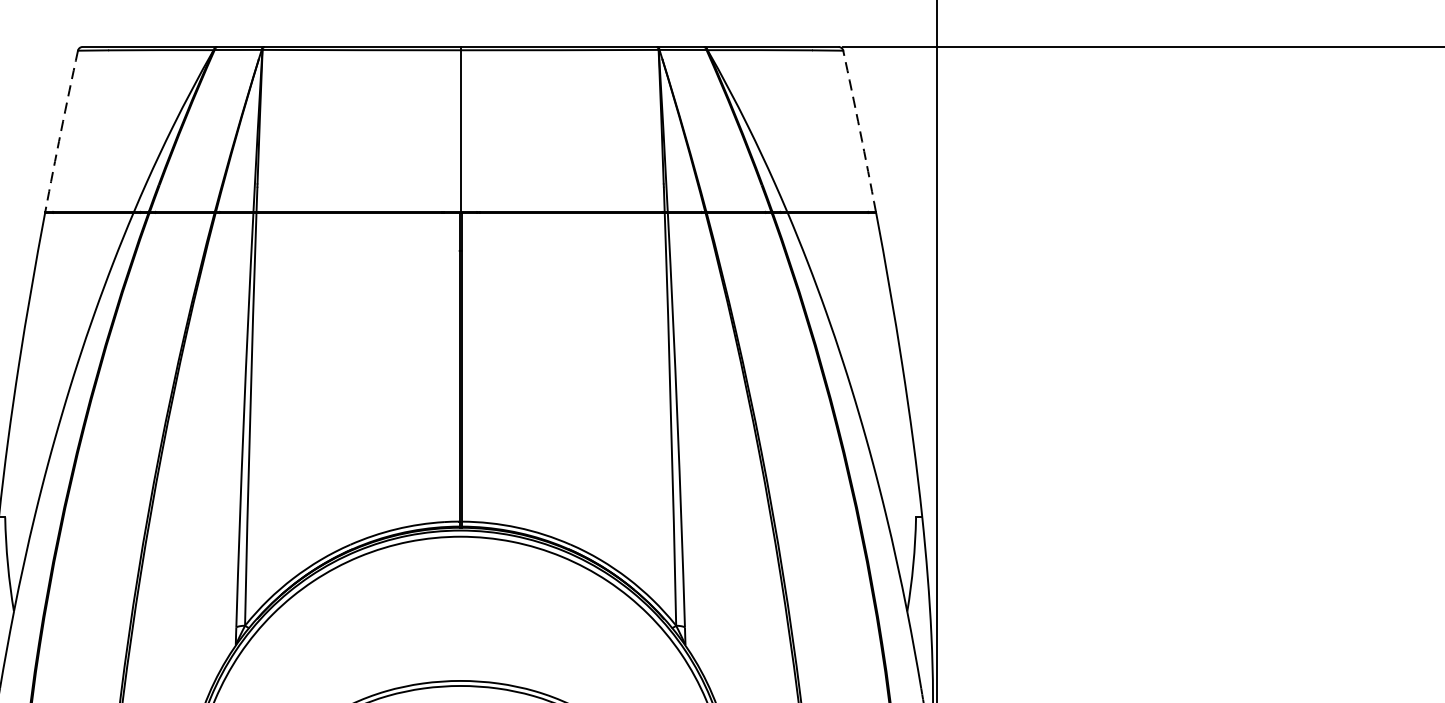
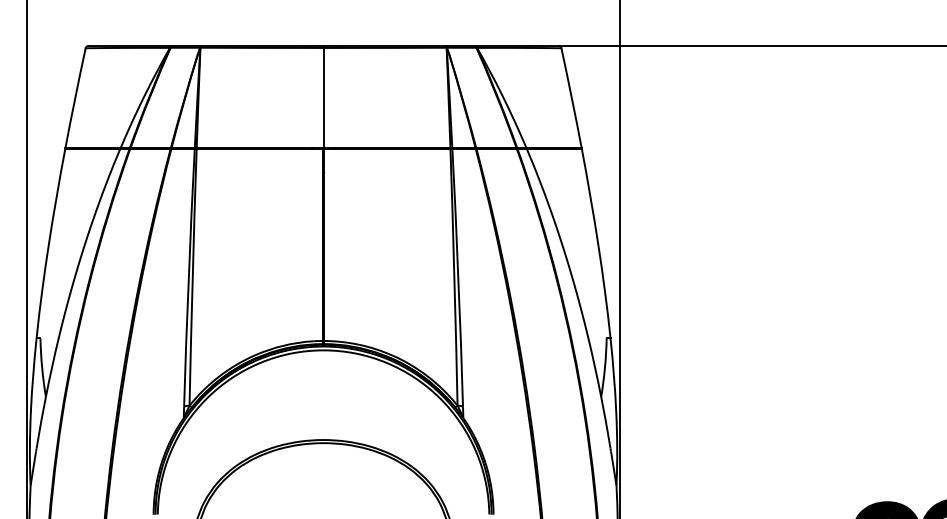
arc: (61, 131) -> (75, 98), dashed -> solid
arc: (859, 131) -> (571, 98), dashed -> solid

